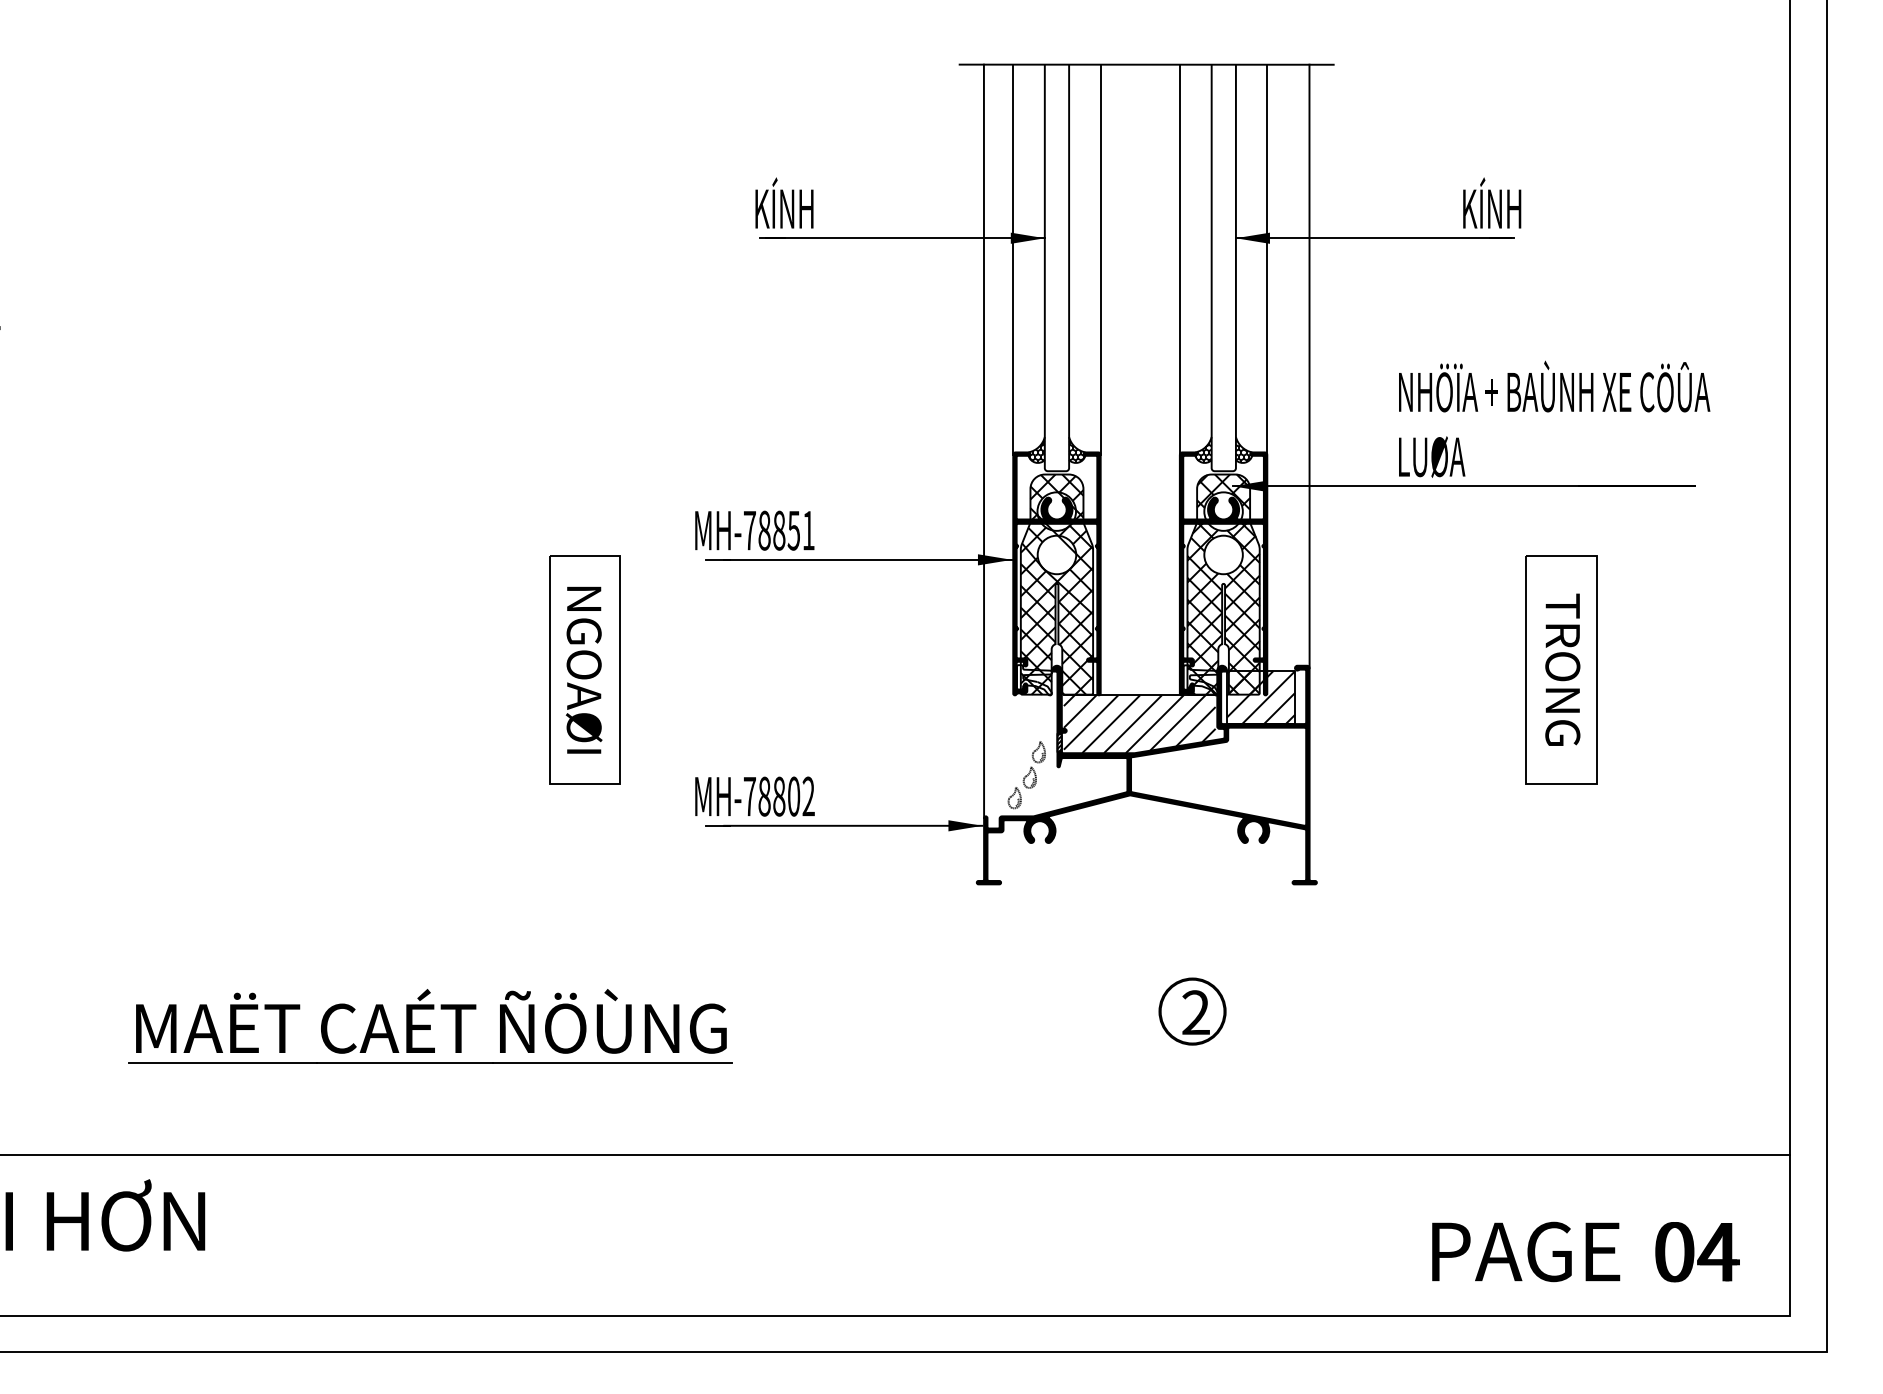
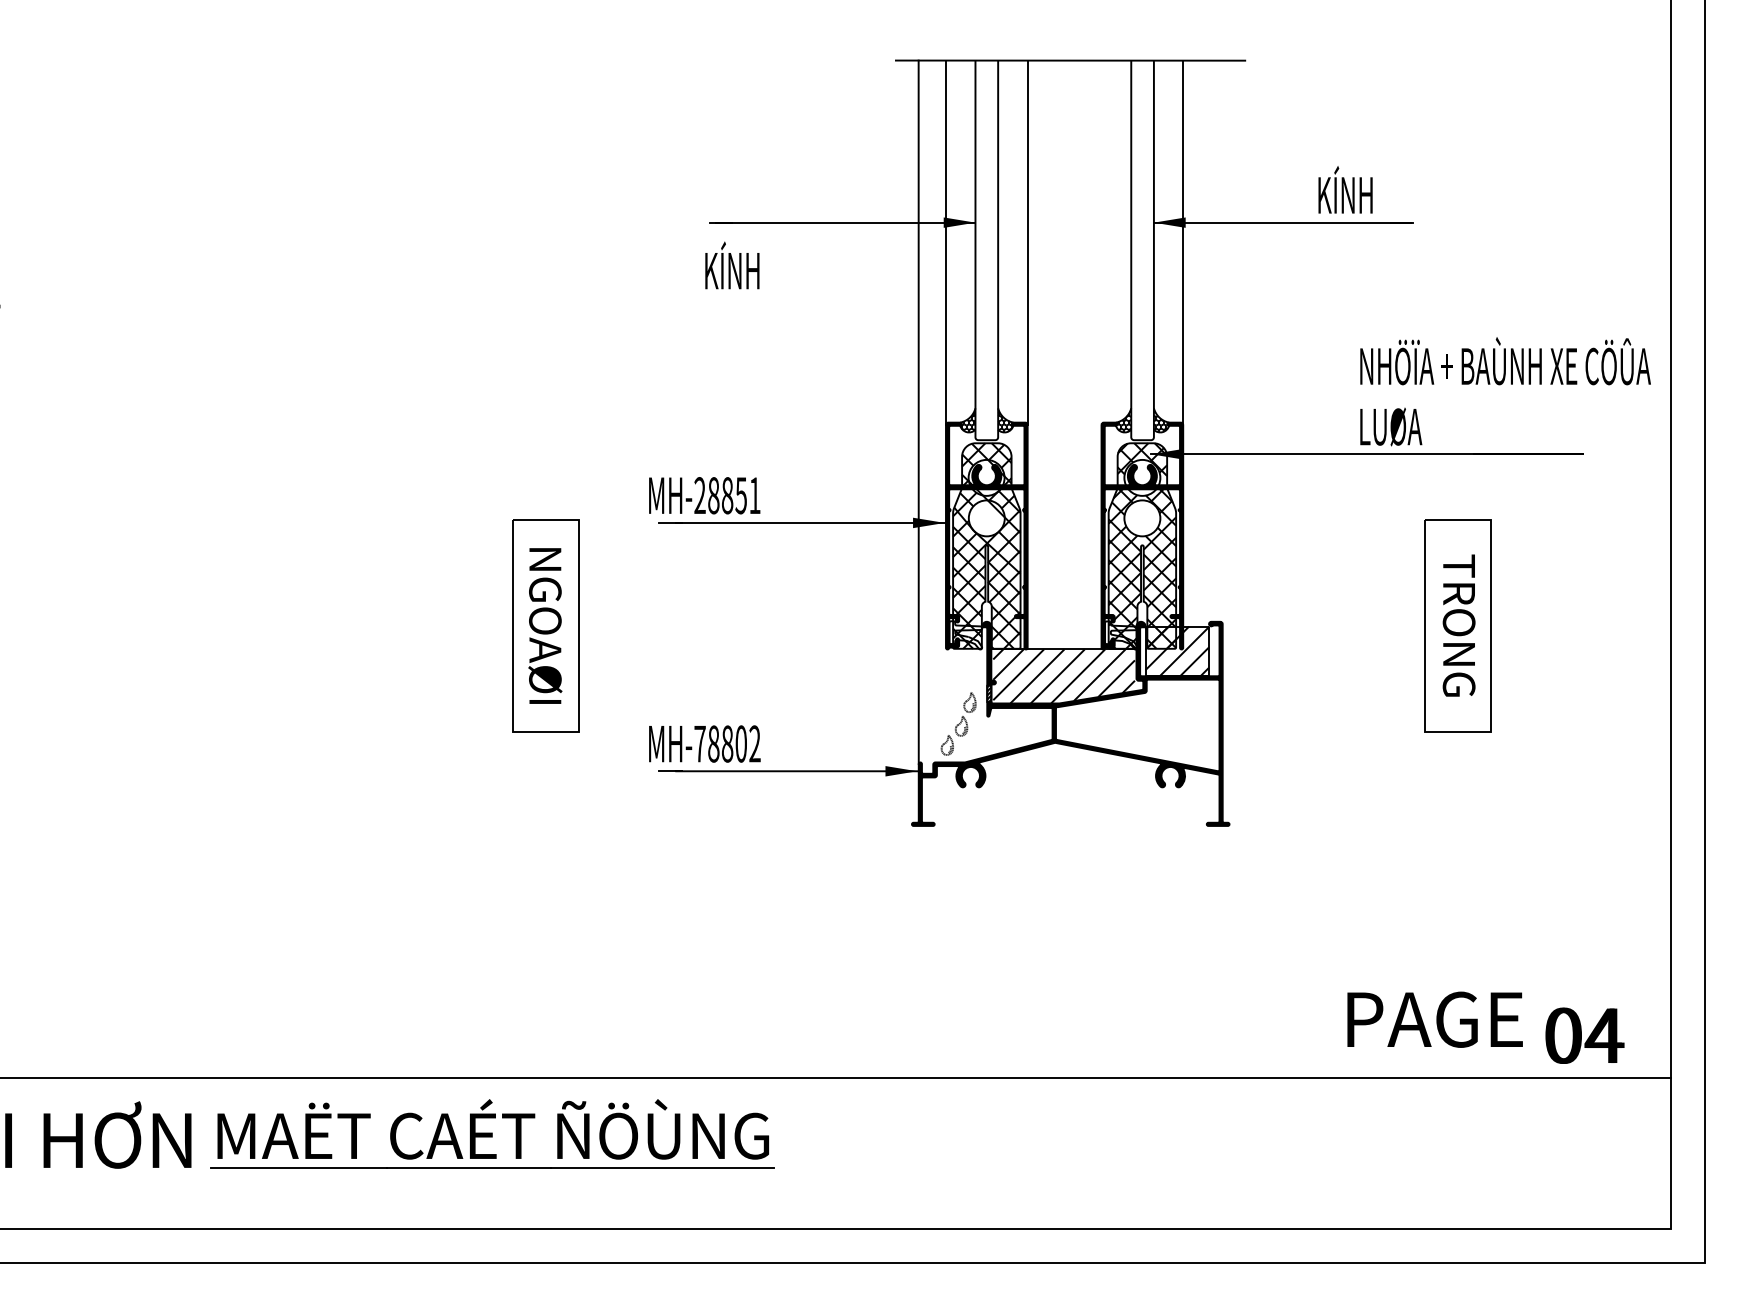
text: (784, 202) -> (732, 264), moved
text: (1492, 202) -> (1345, 189), moved
line: (1179, 259) -> (1101, 242), removed
line: (1309, 366) -> (1222, 342), removed
text: (1554, 418) -> (1505, 390), moved
text: (749, 530) -> (699, 495), MH-78851 -> MH-28851
part: (1192, 1011) -> (1113, 944), removed
part: (430, 1026) -> (492, 1134), moved
text: (1526, 1251) -> (1435, 1019), moved
text: (1697, 1252) -> (1584, 1036), moved

